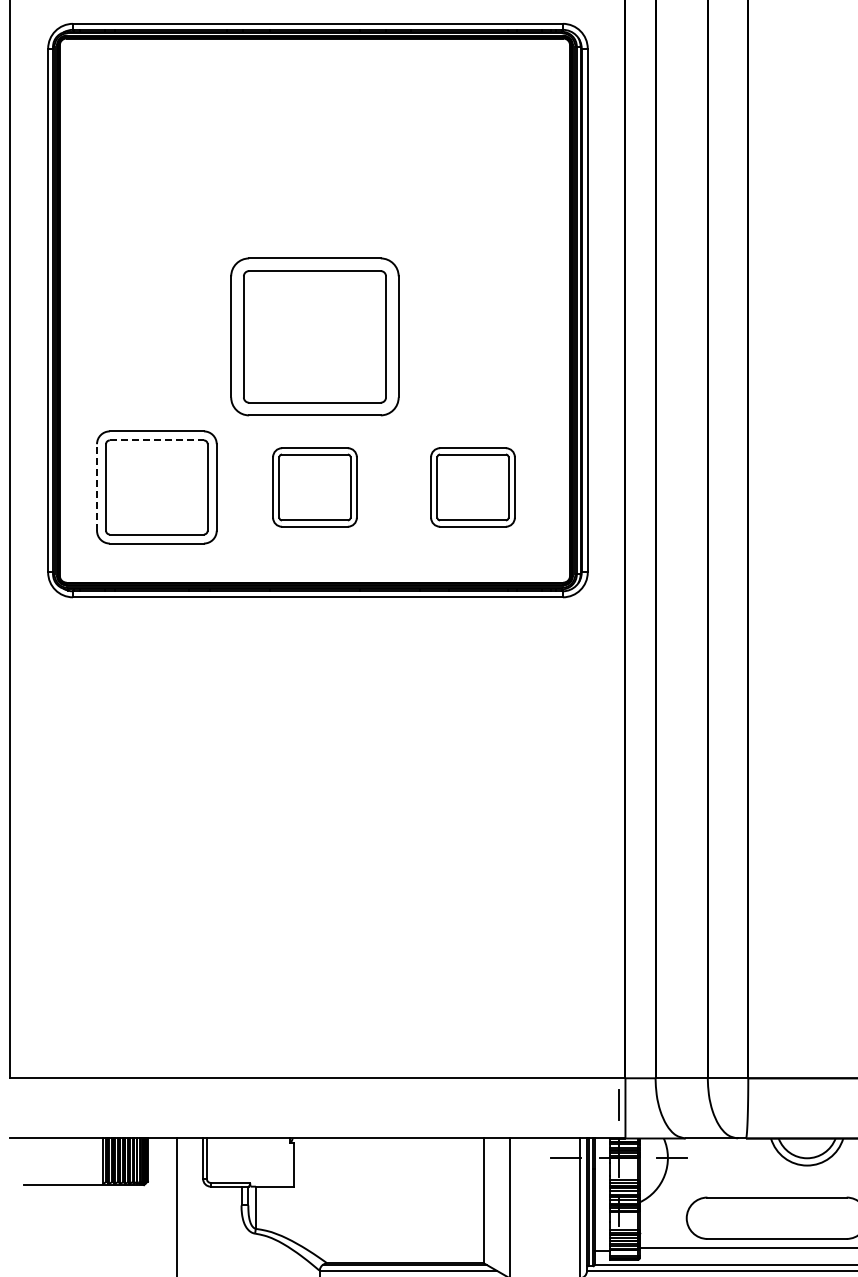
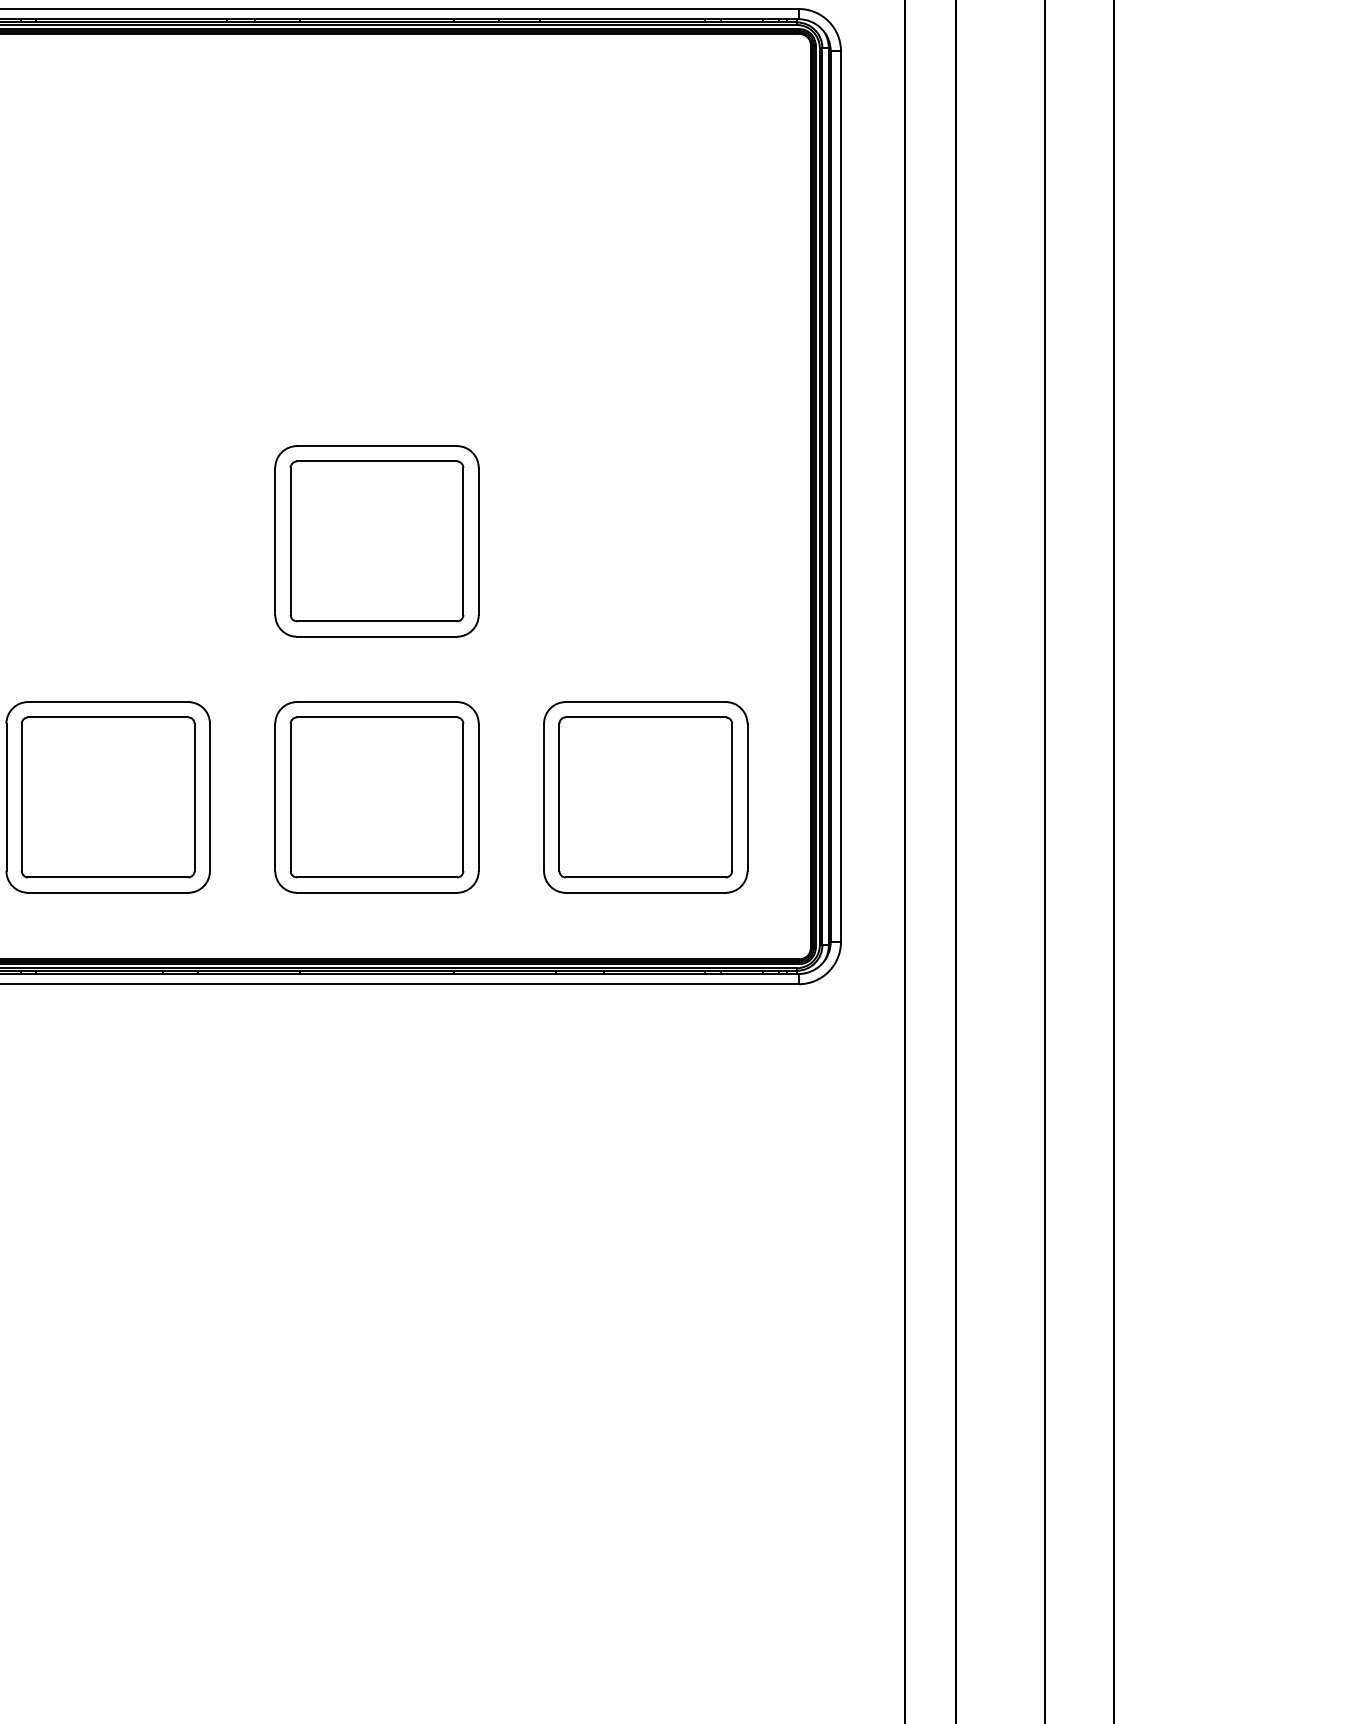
part: (314, 336) -> (376, 540), size x0.71
line: (157, 440) -> (109, 717), dashed -> solid
line: (97, 486) -> (7, 795), dashed -> solid
part: (314, 487) -> (376, 797), size x1.43
part: (472, 487) -> (644, 797), size x1.43

